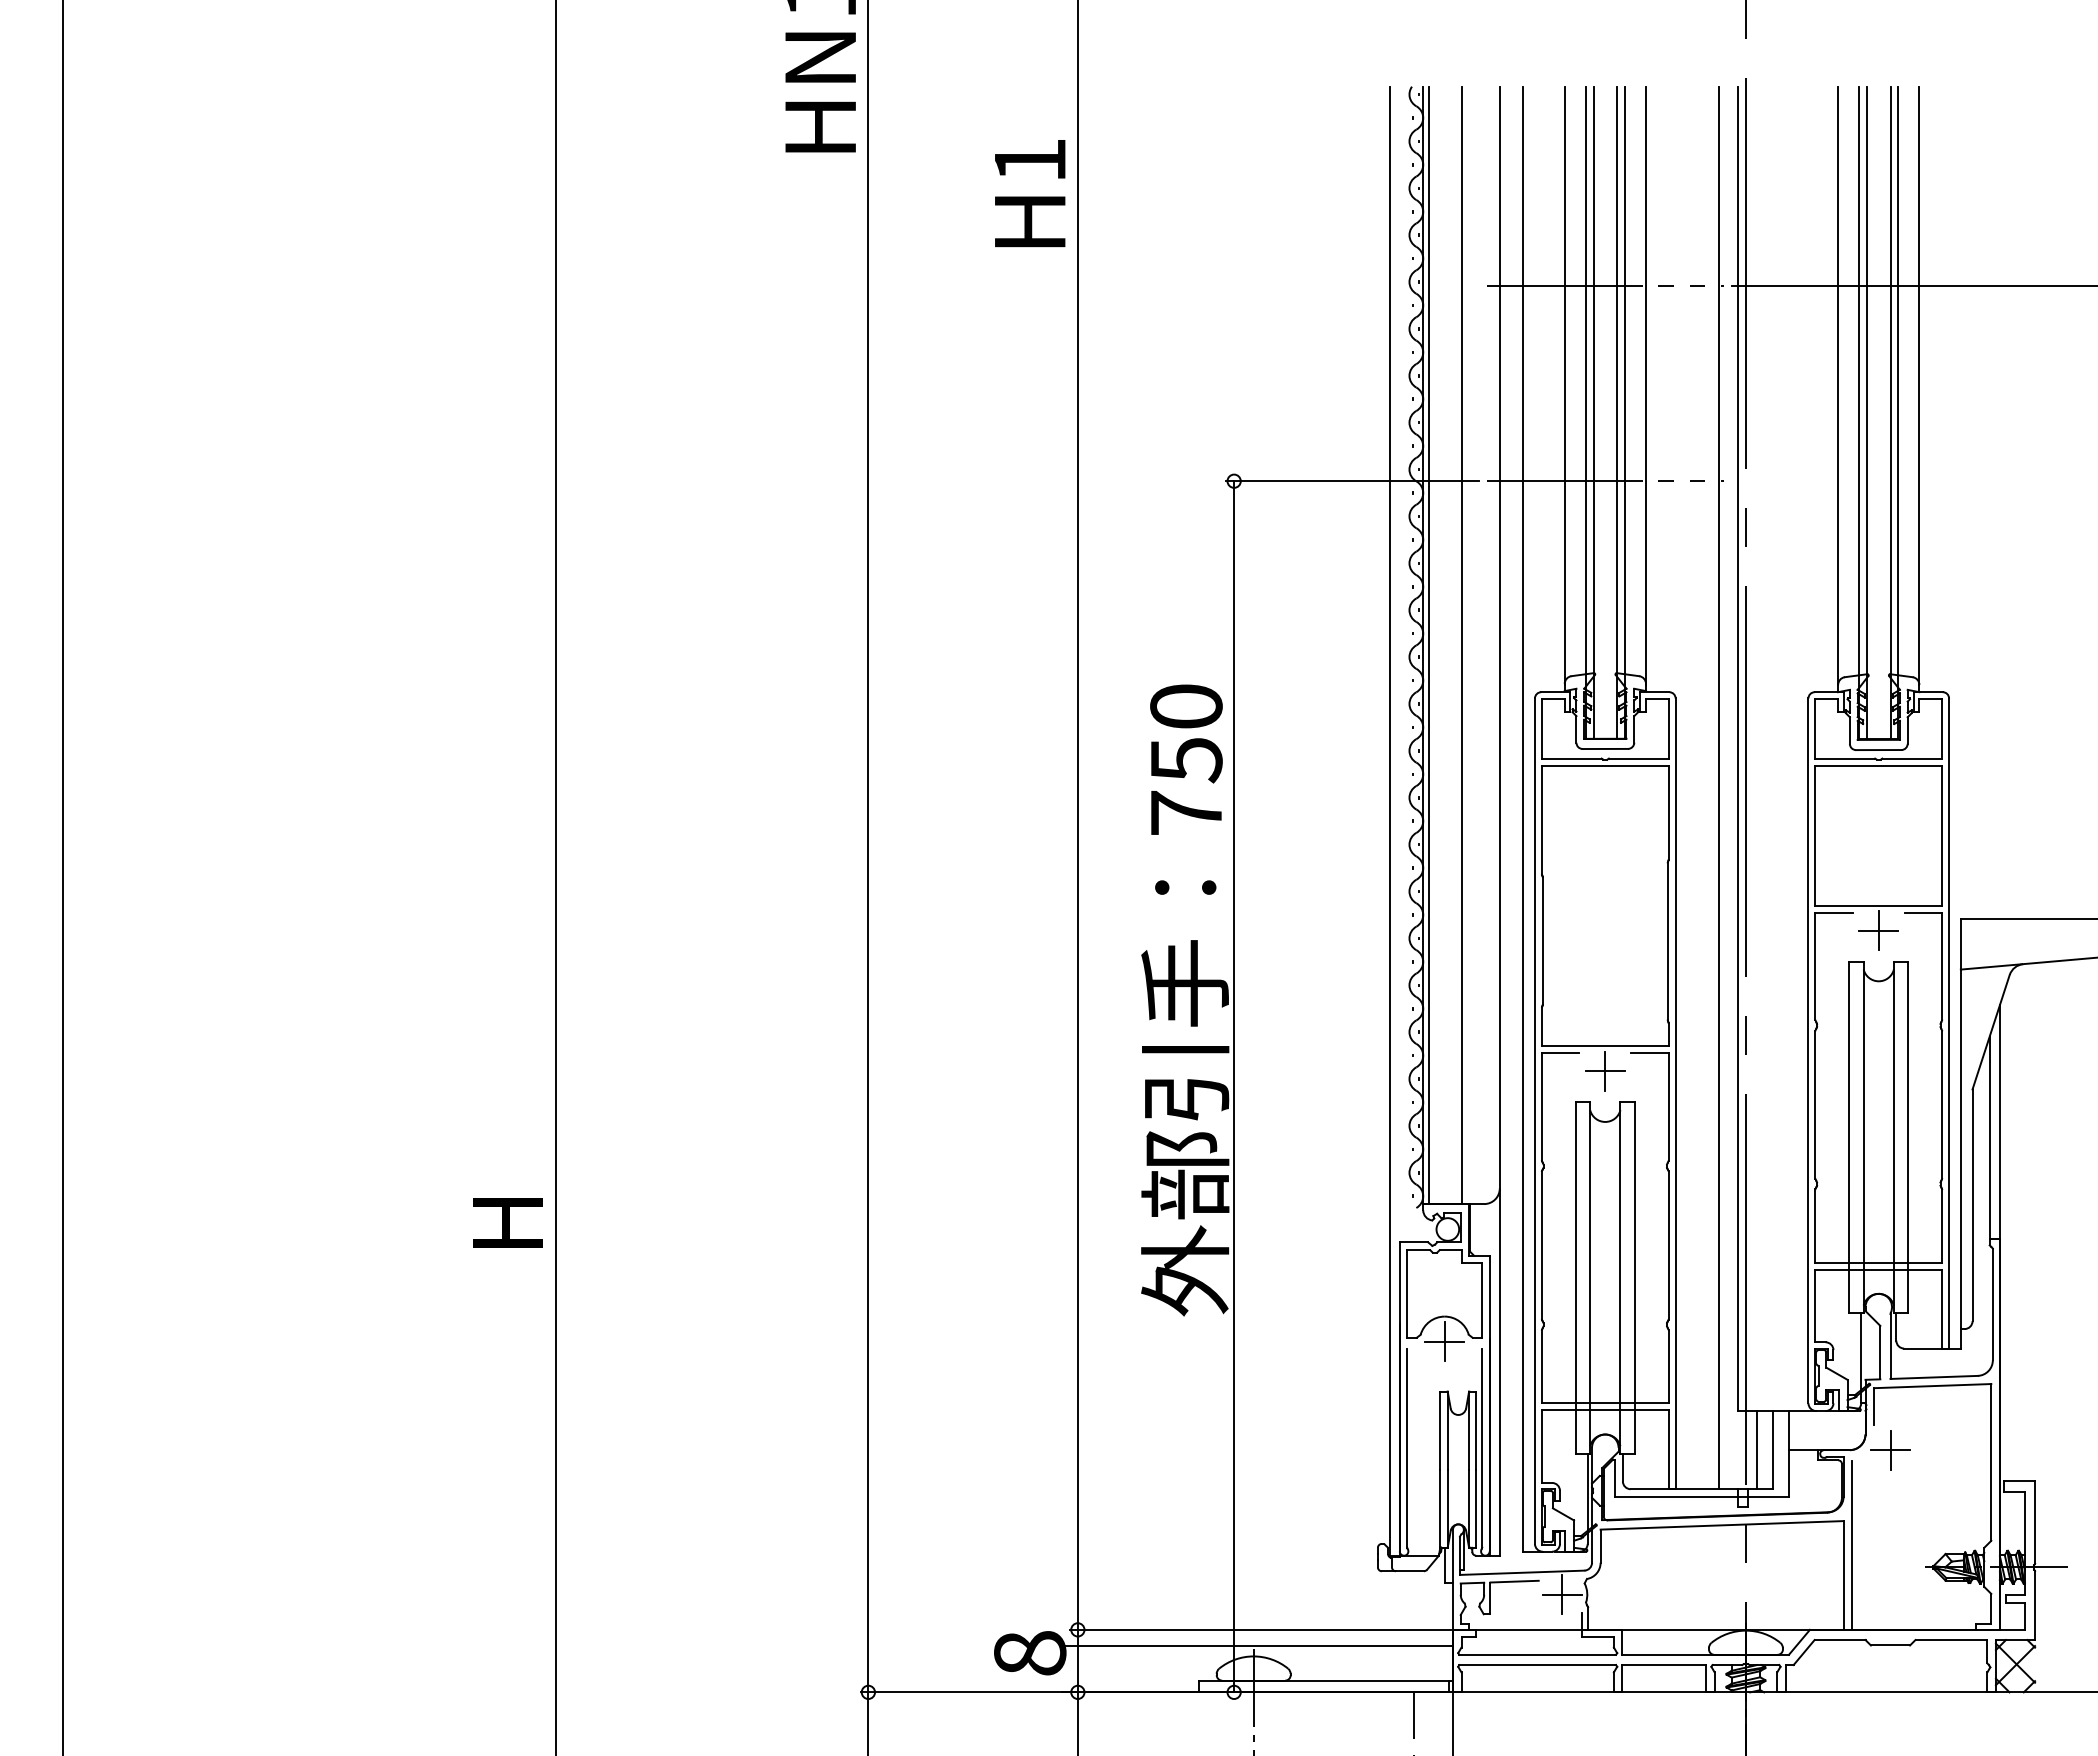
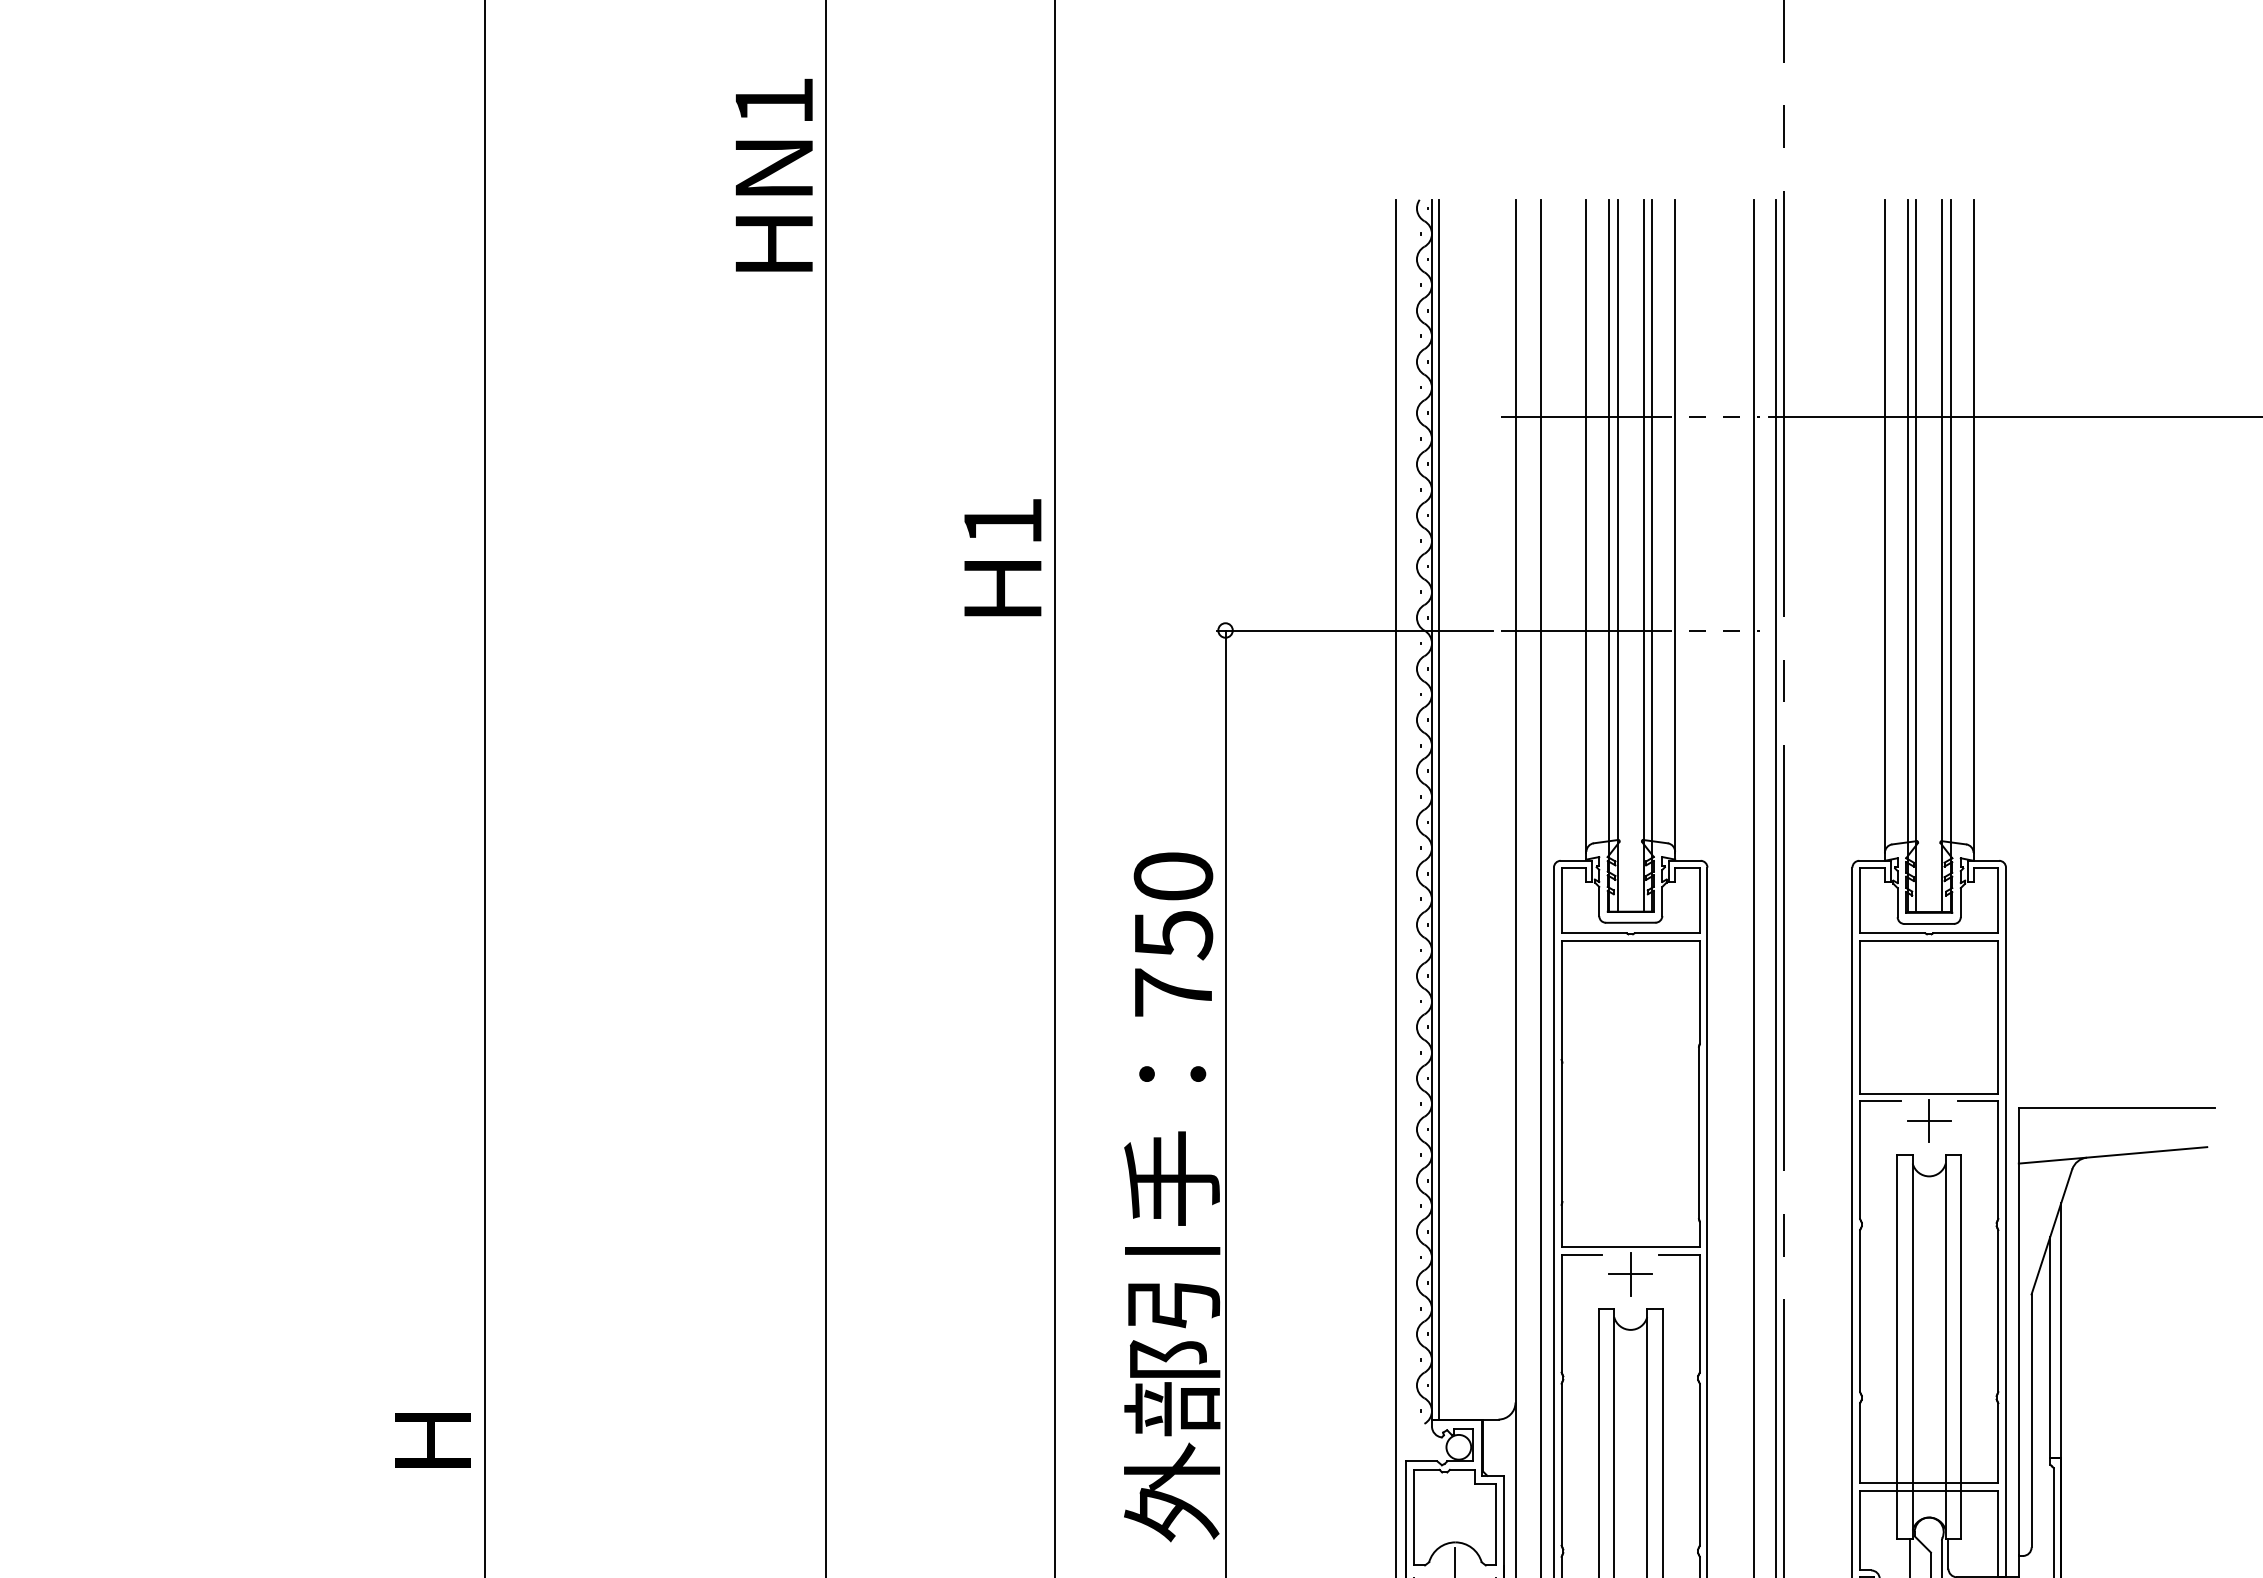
text: (1030, 193) -> (1003, 557), moved
line: (1462, 645) -> (1474, 809), removed
line: (1444, 1341) -> (1455, 1569), removed

